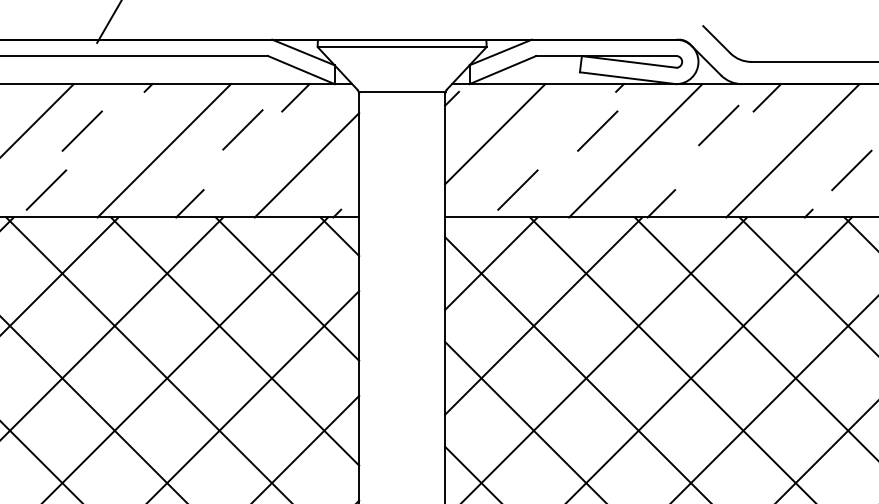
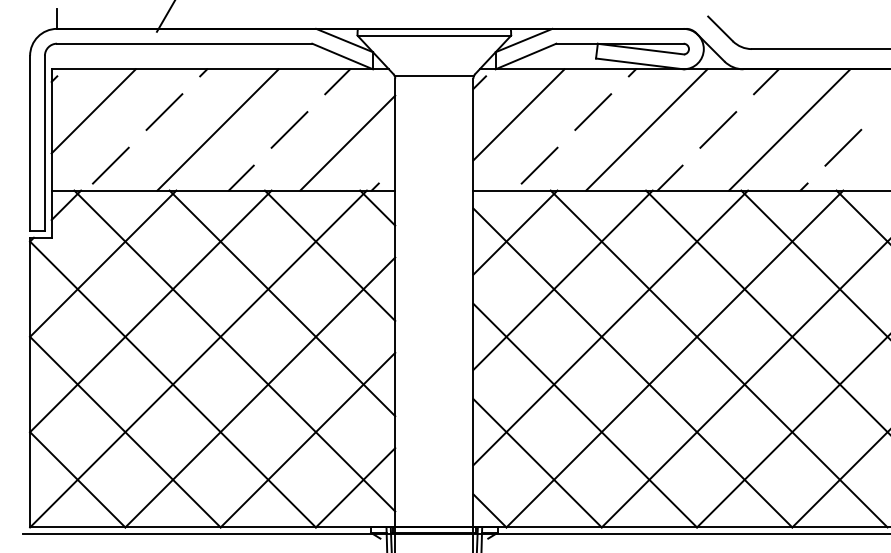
line: (719, 125) -> (718, 129), moved
line: (242, 129) -> (289, 129), moved
line: (82, 130) -> (164, 111), moved
line: (598, 130) -> (593, 111), moved

